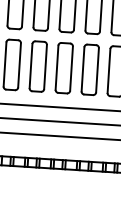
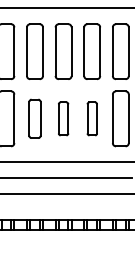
part: (37, 66) -> (34, 118), size x0.7
part: (64, 67) -> (63, 118), size x0.6
part: (90, 69) -> (92, 118), size x0.6

